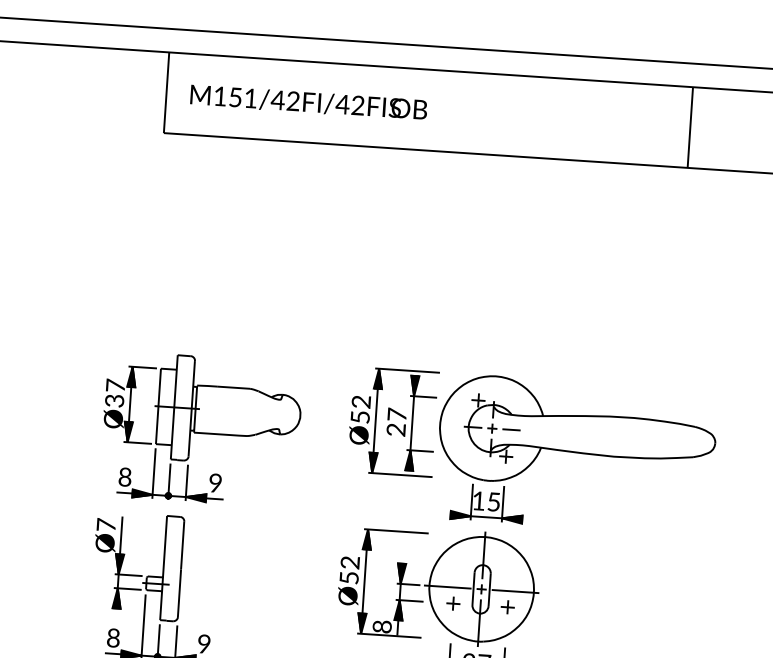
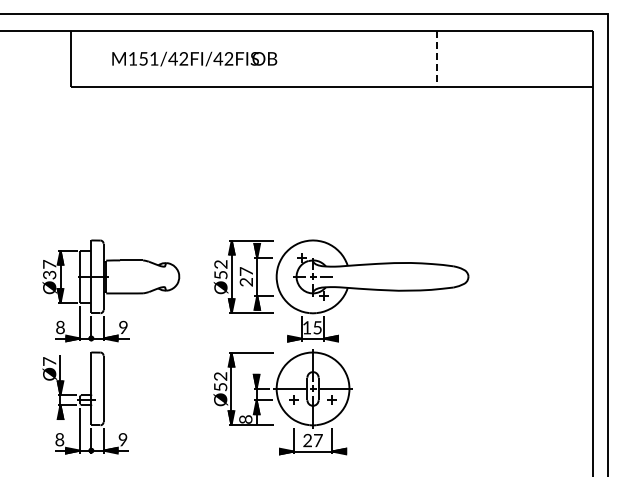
text: (308, 101) -> (194, 58), moved
line: (690, 128) -> (436, 59), solid -> dashed

